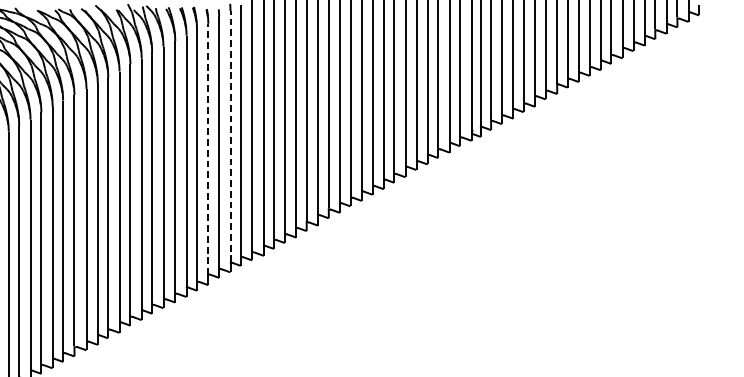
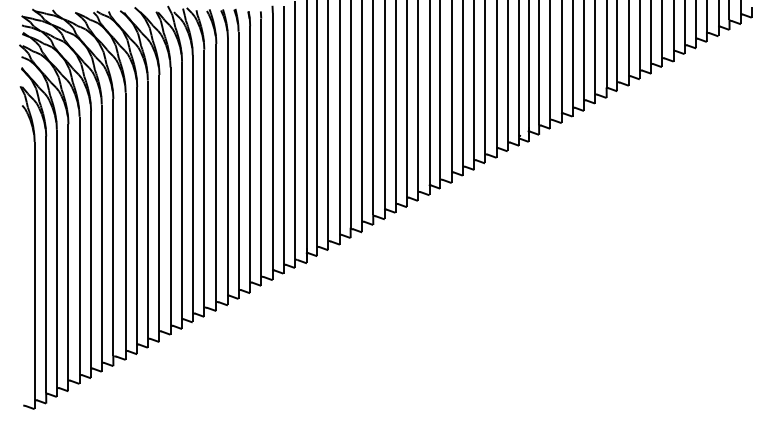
line: (230, 136) -> (272, 141), dashed -> solid
line: (208, 149) -> (250, 154), dashed -> solid

